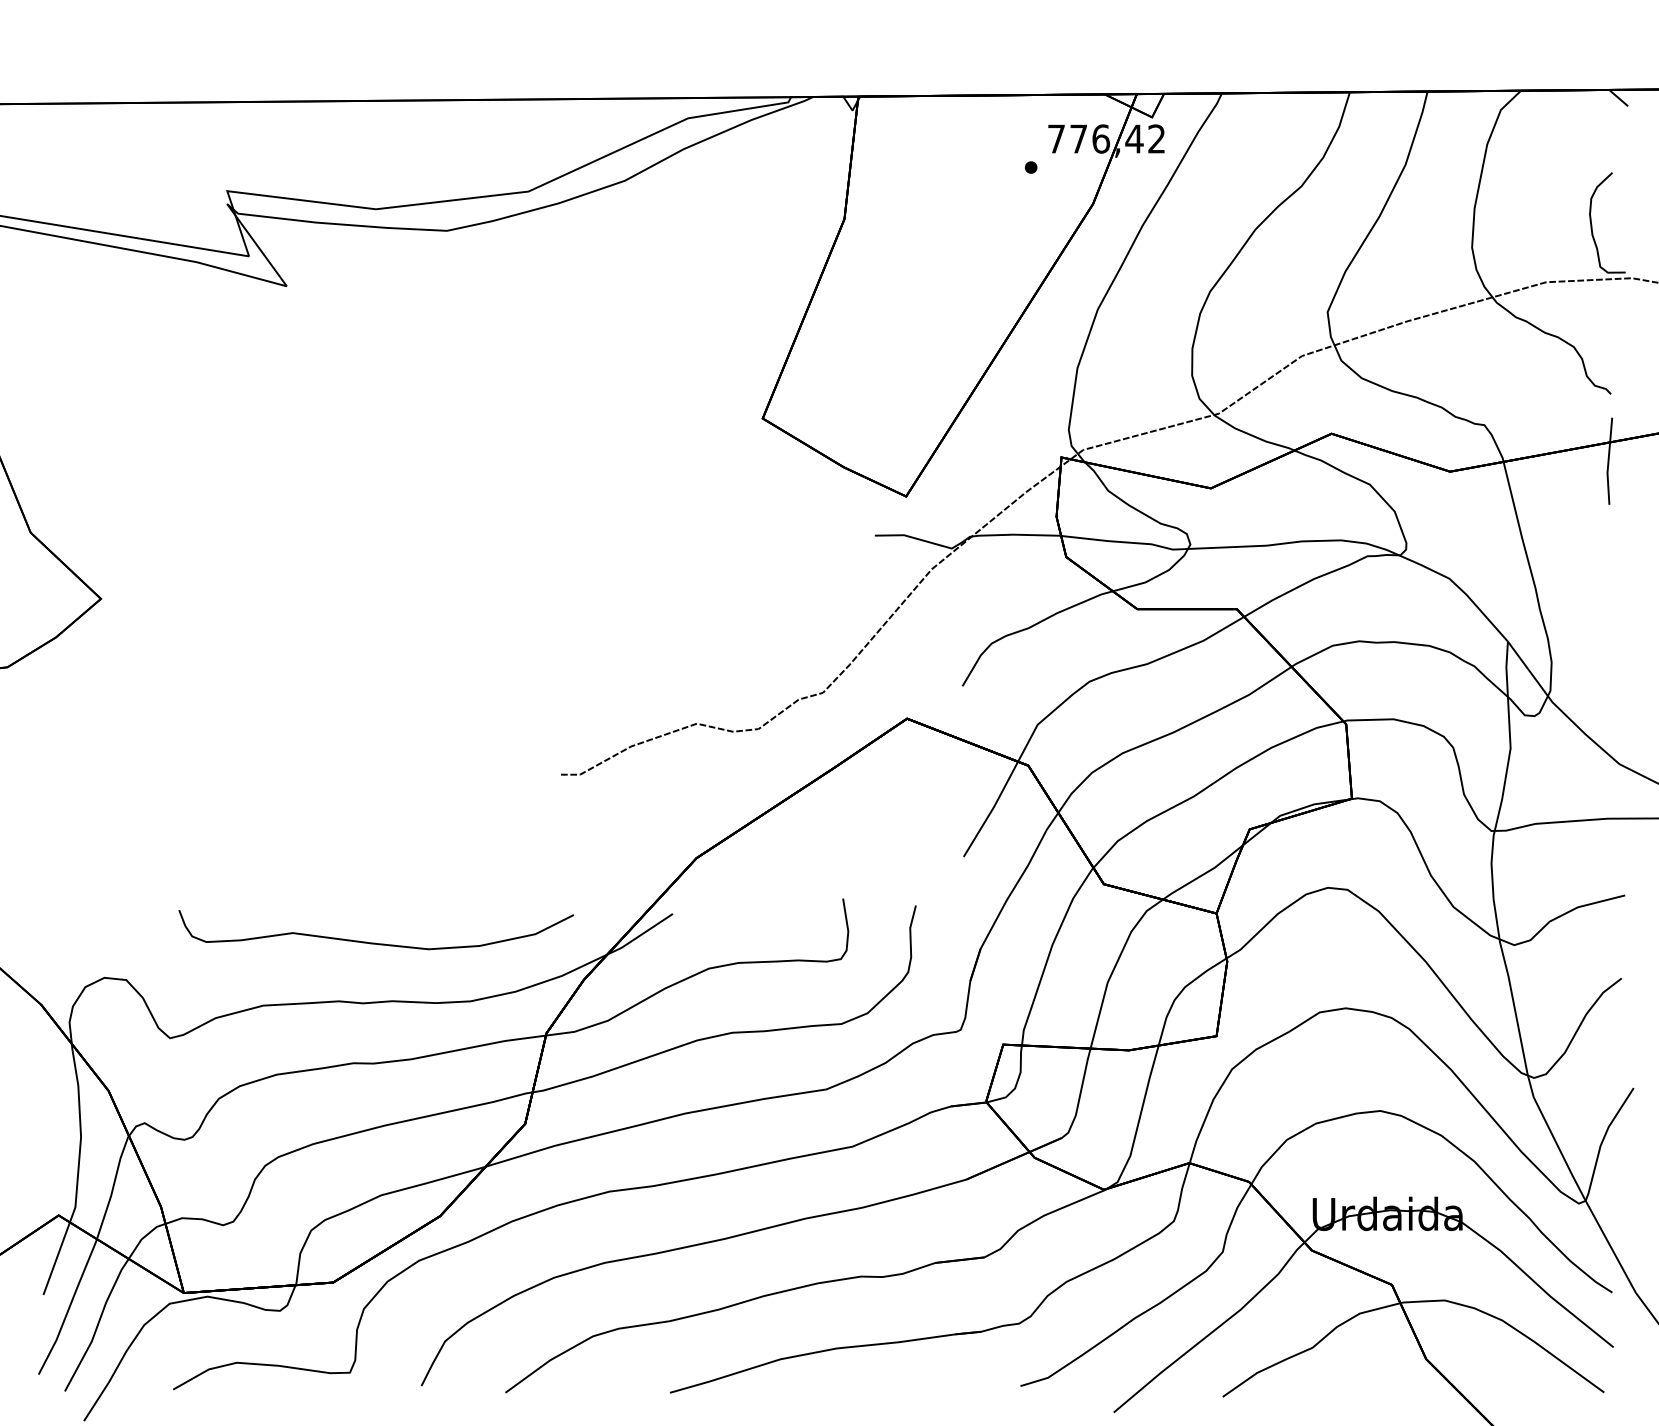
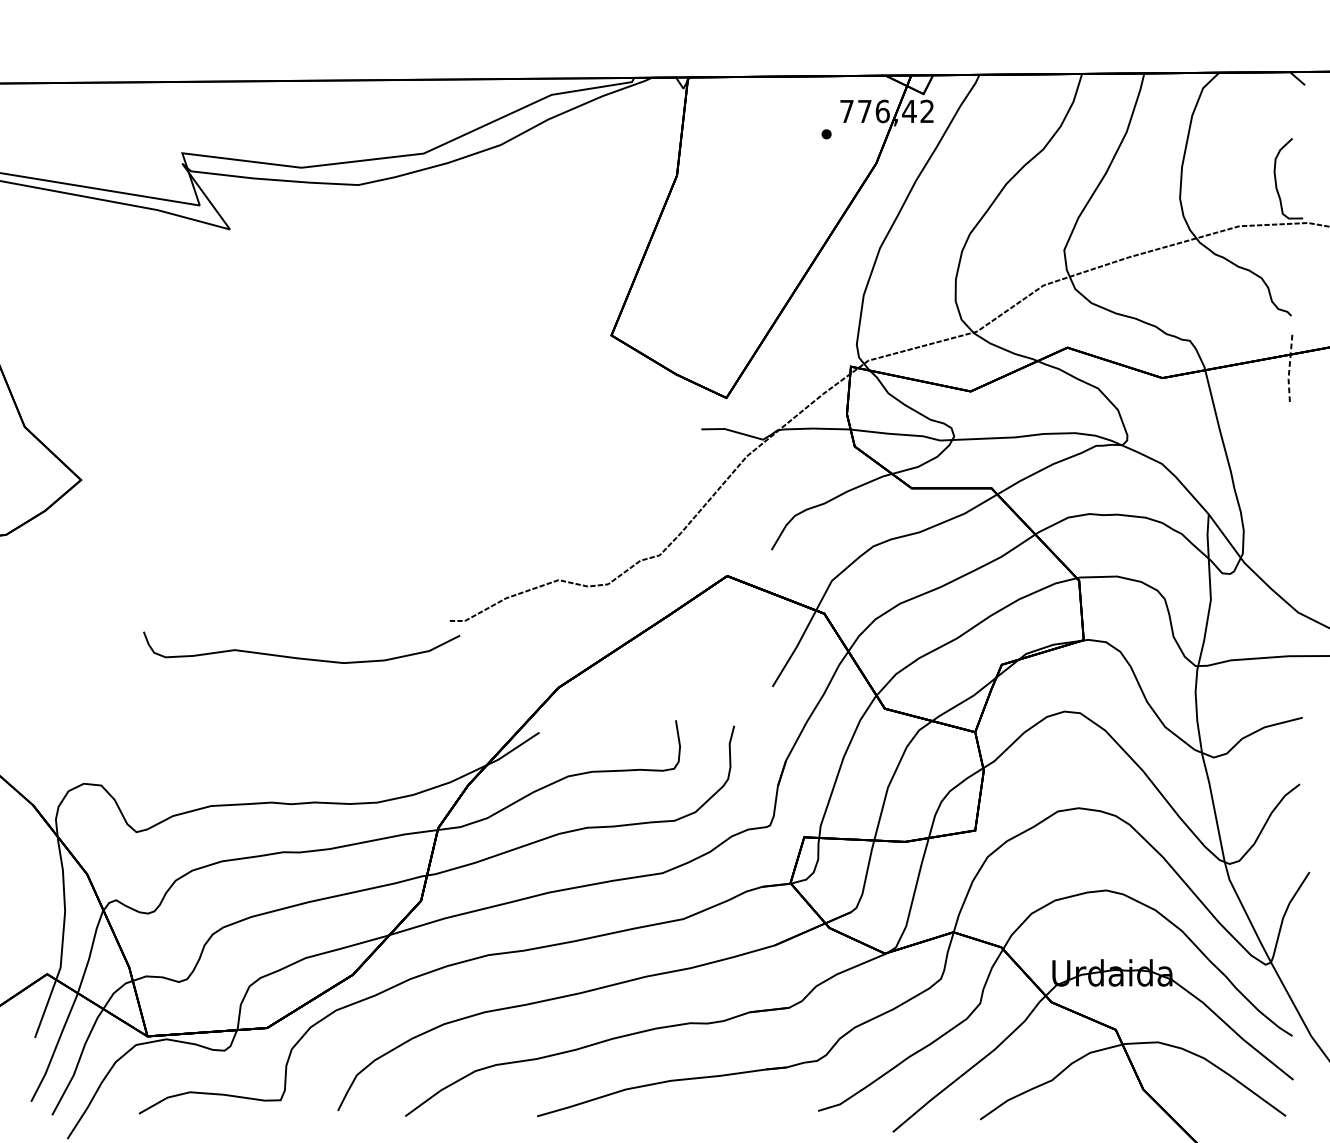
line: (1608, 462) -> (1289, 370), solid -> dashed
curve: (375, 942) -> (301, 657), moved

